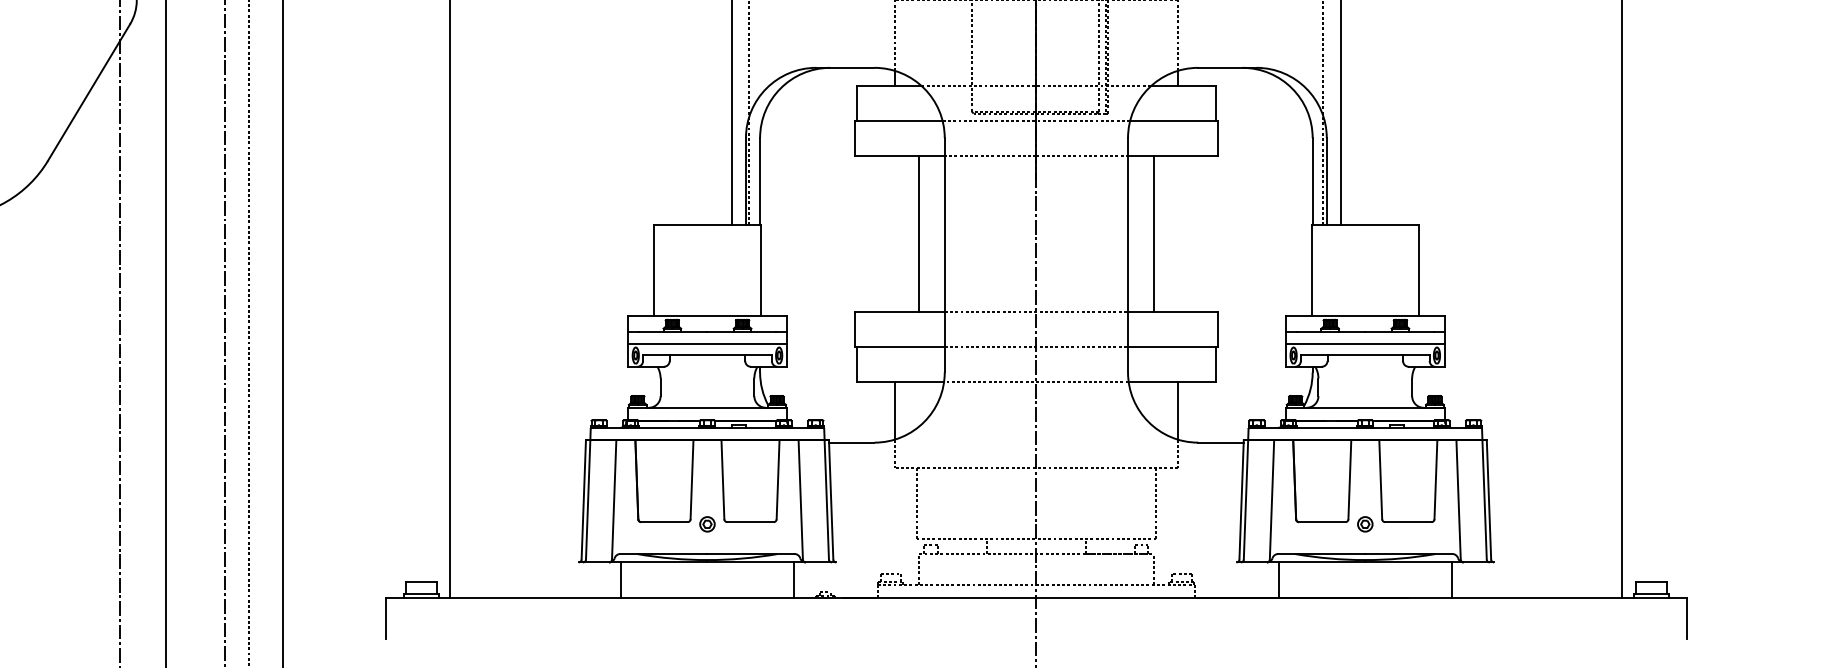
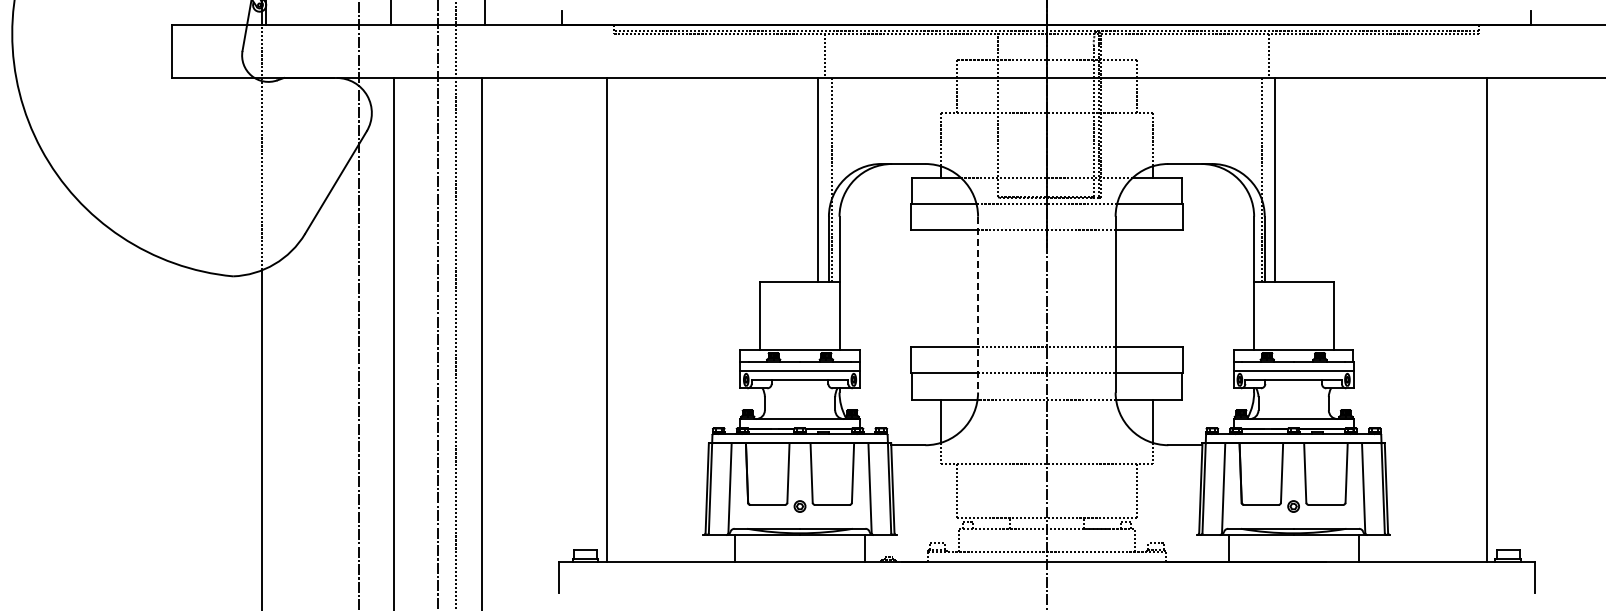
line: (918, 233) -> (958, 288), removed
line: (1153, 233) -> (1134, 288), removed
line: (945, 255) -> (978, 304), solid -> dashed

